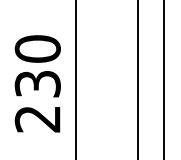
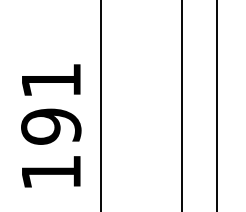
text: (38, 83) -> (51, 126), 230 -> 191

